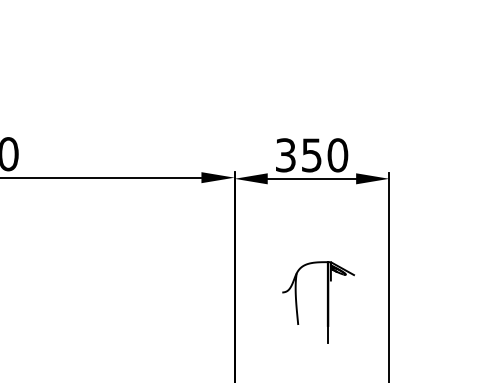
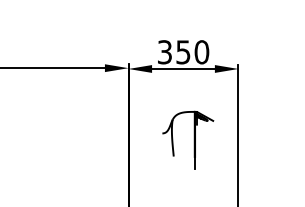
part: (327, 302) -> (194, 140), moved

